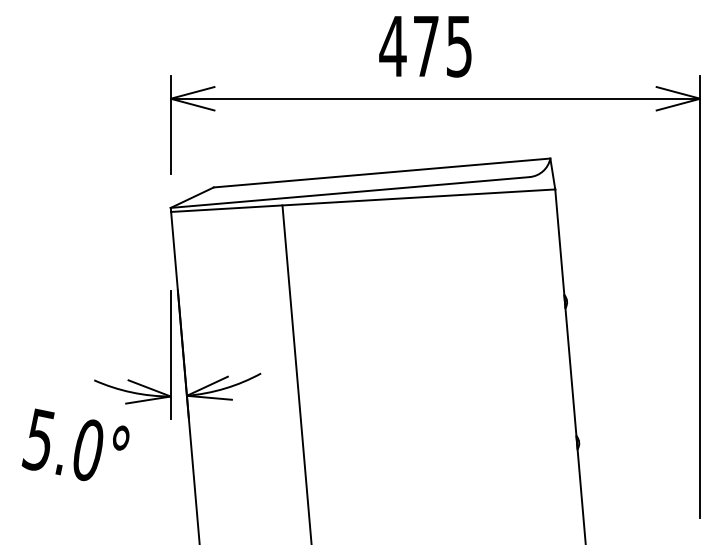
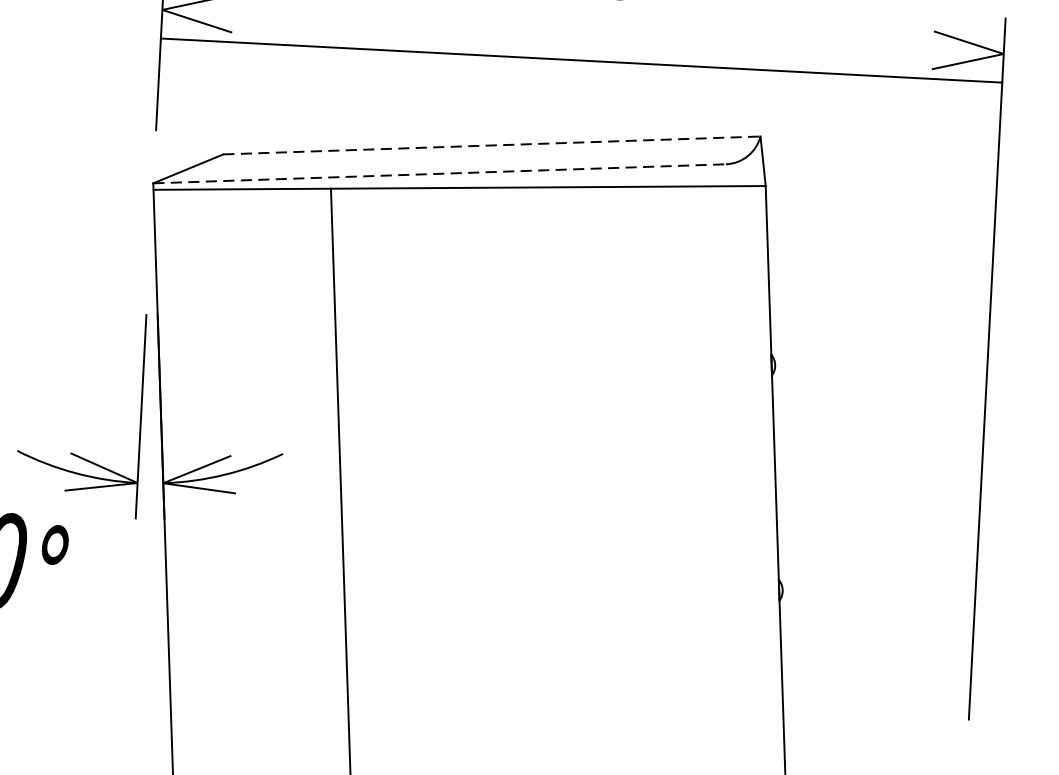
line: (435, 98) -> (581, 60), moved
line: (382, 173) -> (492, 146), solid -> dashed
line: (350, 192) -> (440, 173), solid -> dashed

